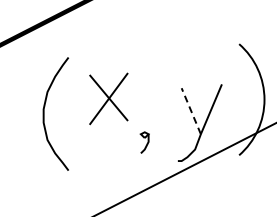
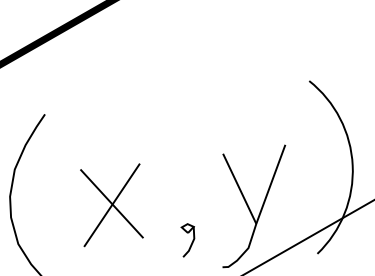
part: (108, 98) -> (111, 204), moved
line: (191, 111) -> (240, 189), dashed -> solid
part: (144, 142) -> (187, 239), moved

